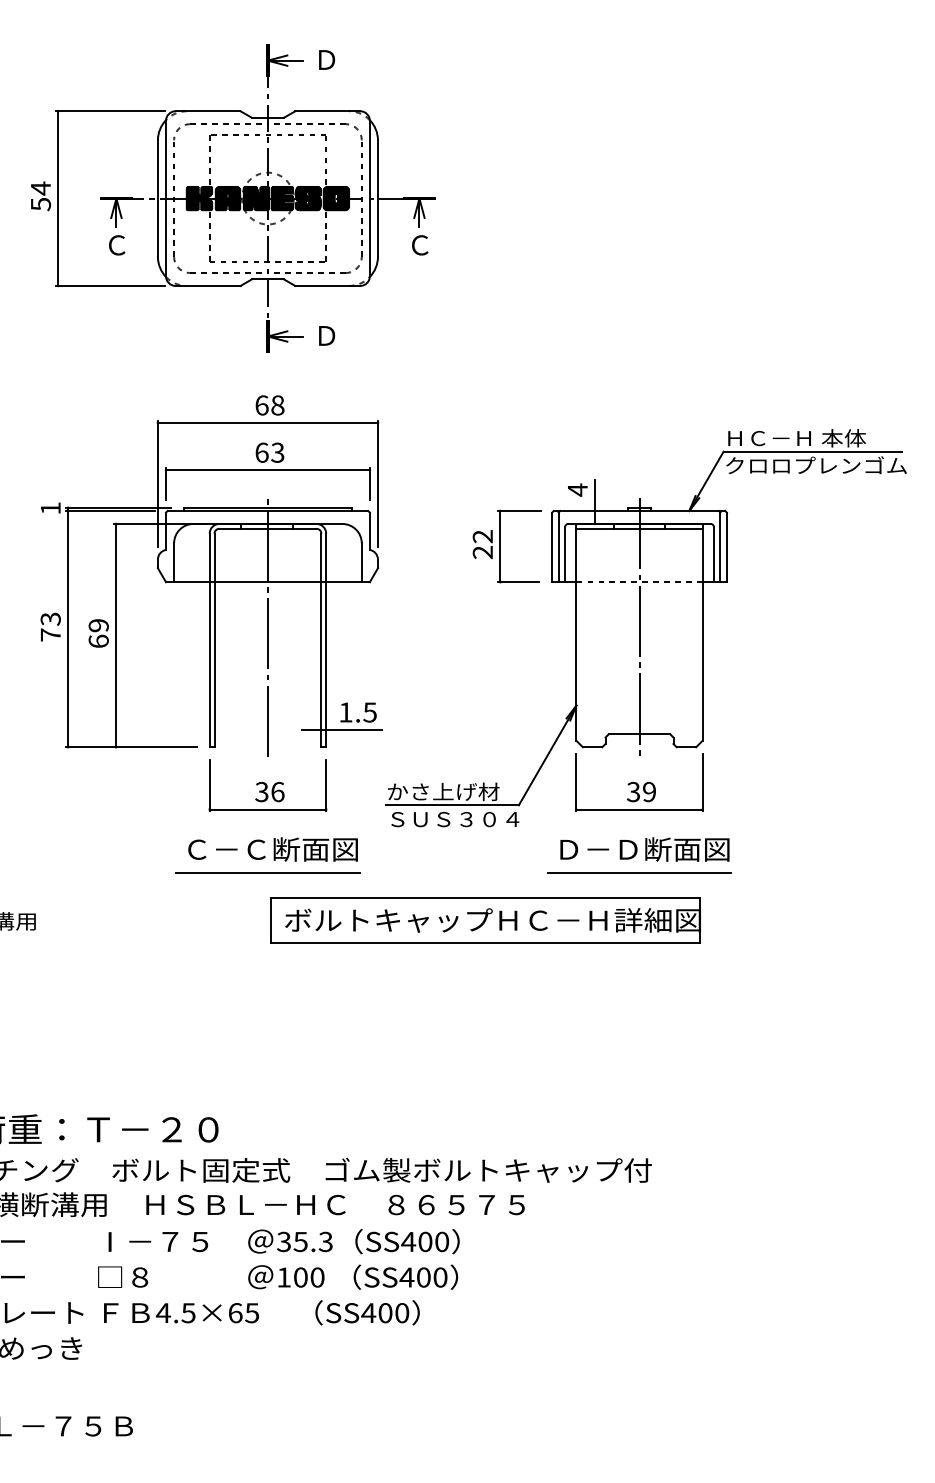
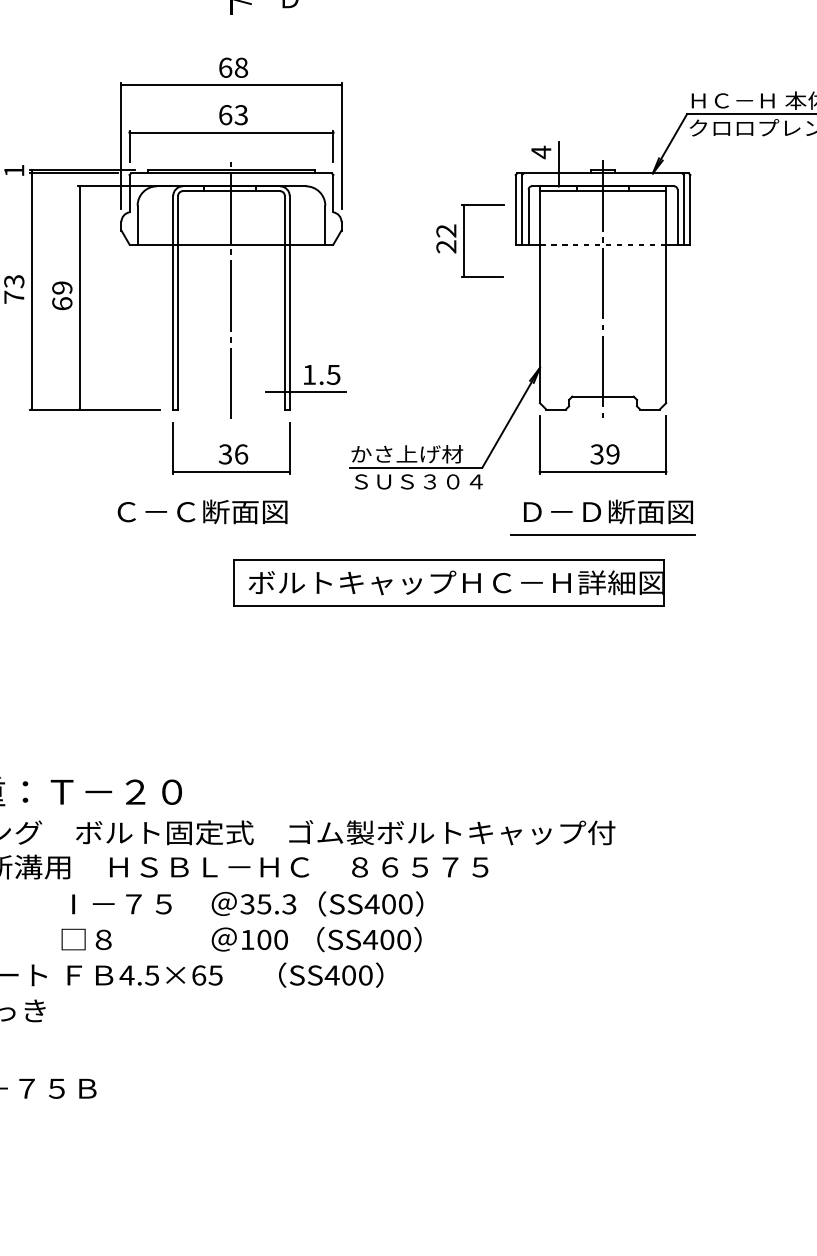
part: (506, 546) -> (470, 240), moved
text: (272, 849) -> (202, 511), moved
line: (267, 873) -> (231, 535), removed

